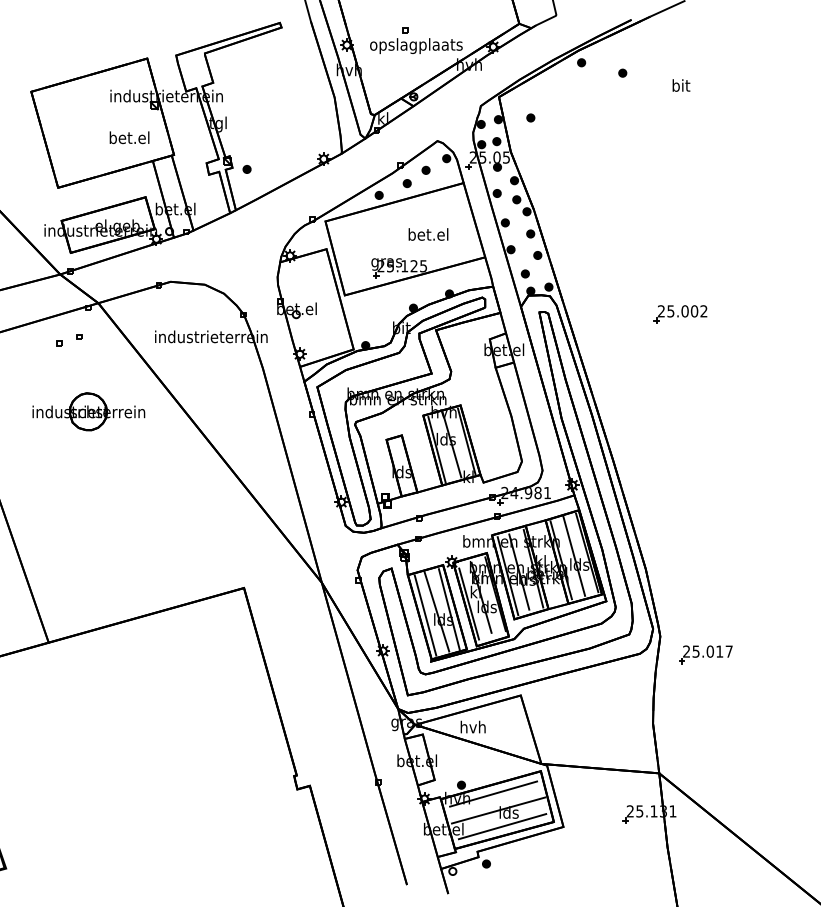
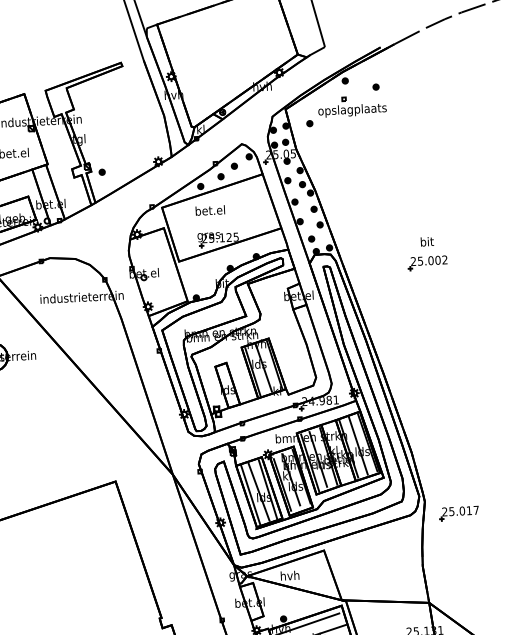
part: (416, 40) -> (352, 106), moved
text: (681, 85) -> (427, 241), moved
text: (428, 234) -> (210, 210), moved

